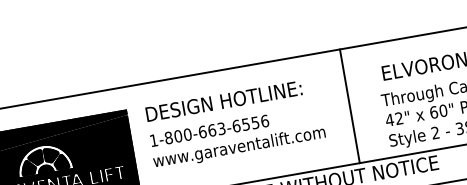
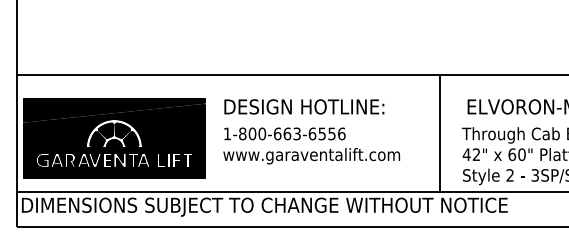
line: (350, 105) -> (440, 133), moved

